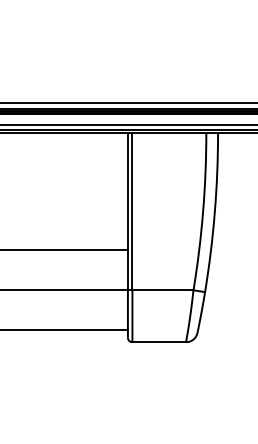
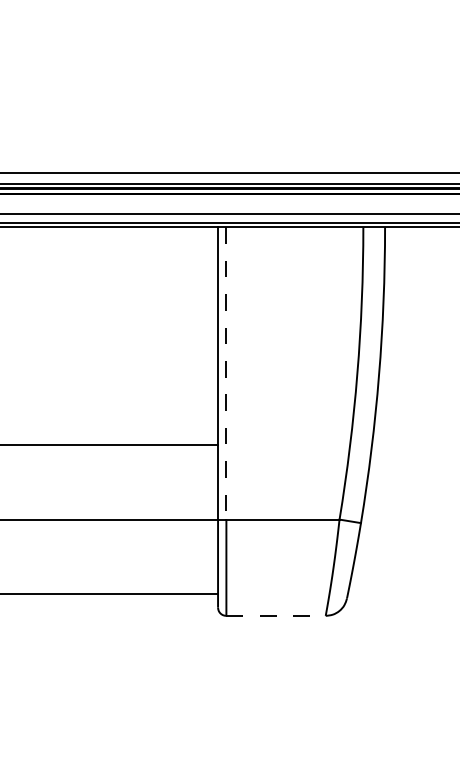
line: (132, 211) -> (226, 373), solid -> dashed
line: (159, 342) -> (276, 616), solid -> dashed

